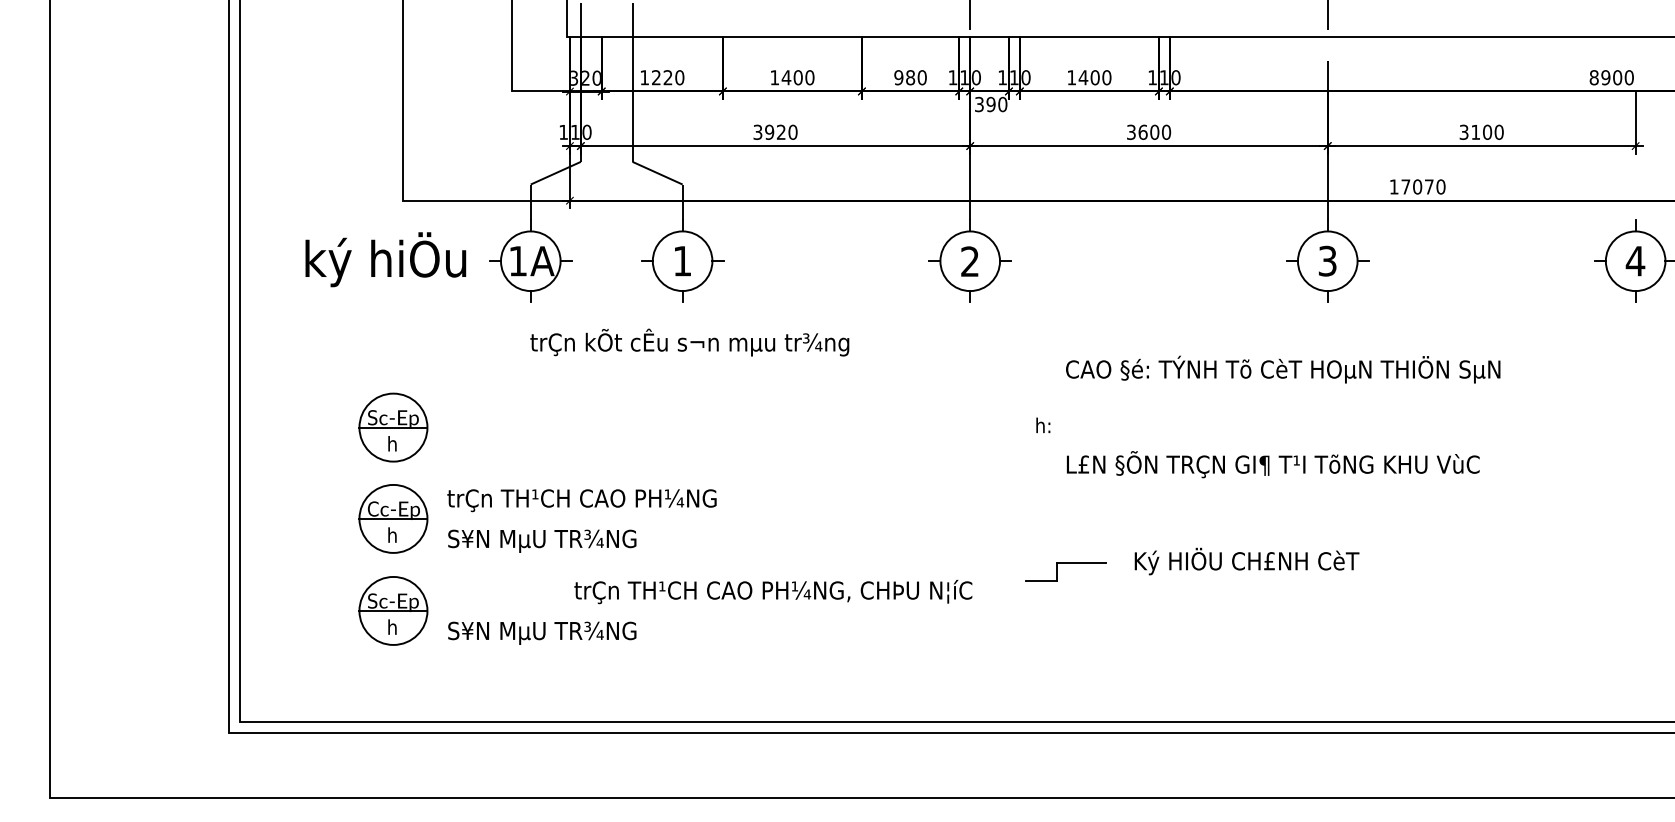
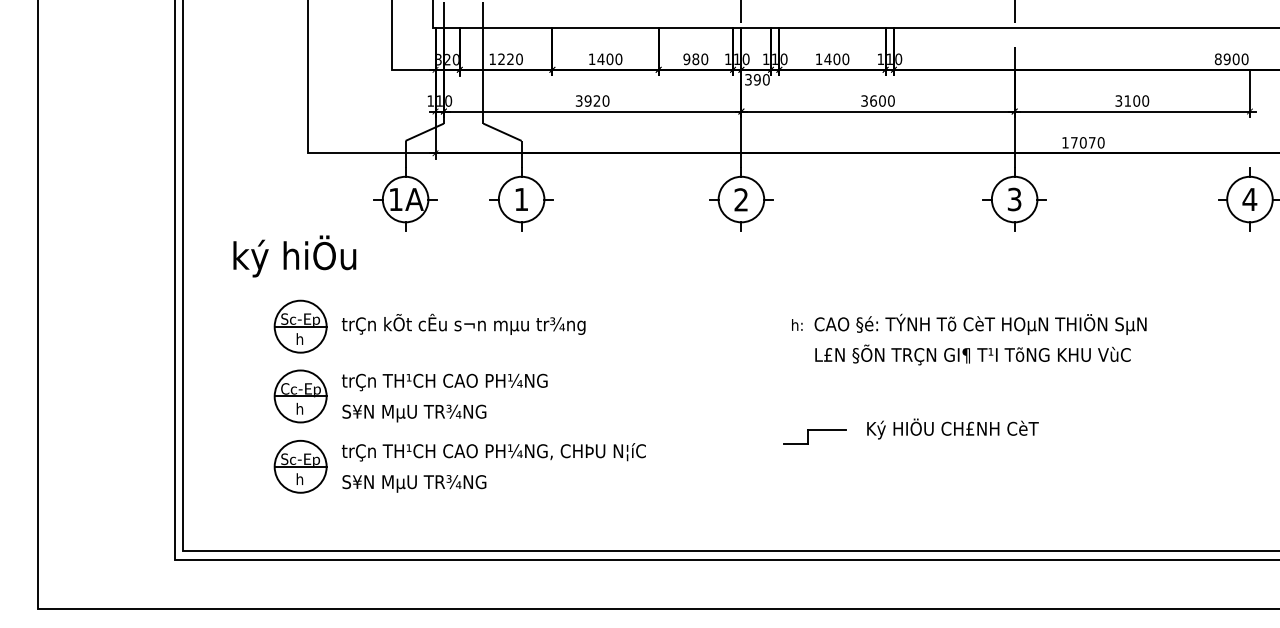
text: (385, 259) -> (294, 256), moved
text: (689, 342) -> (463, 324), moved
text: (1283, 369) -> (980, 324), moved
text: (773, 591) -> (494, 451), moved

